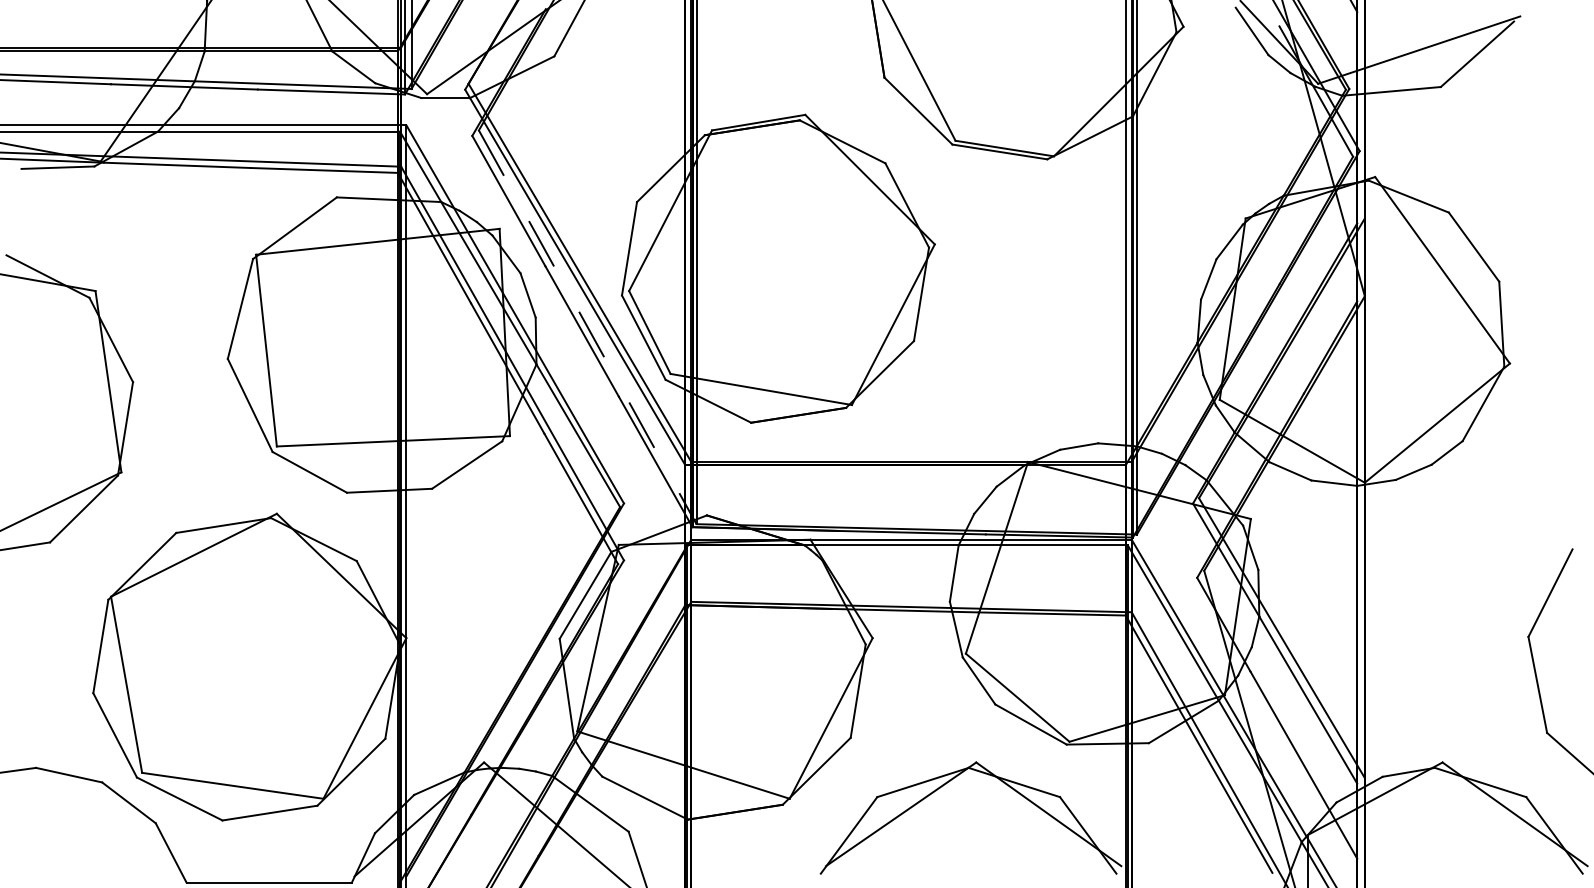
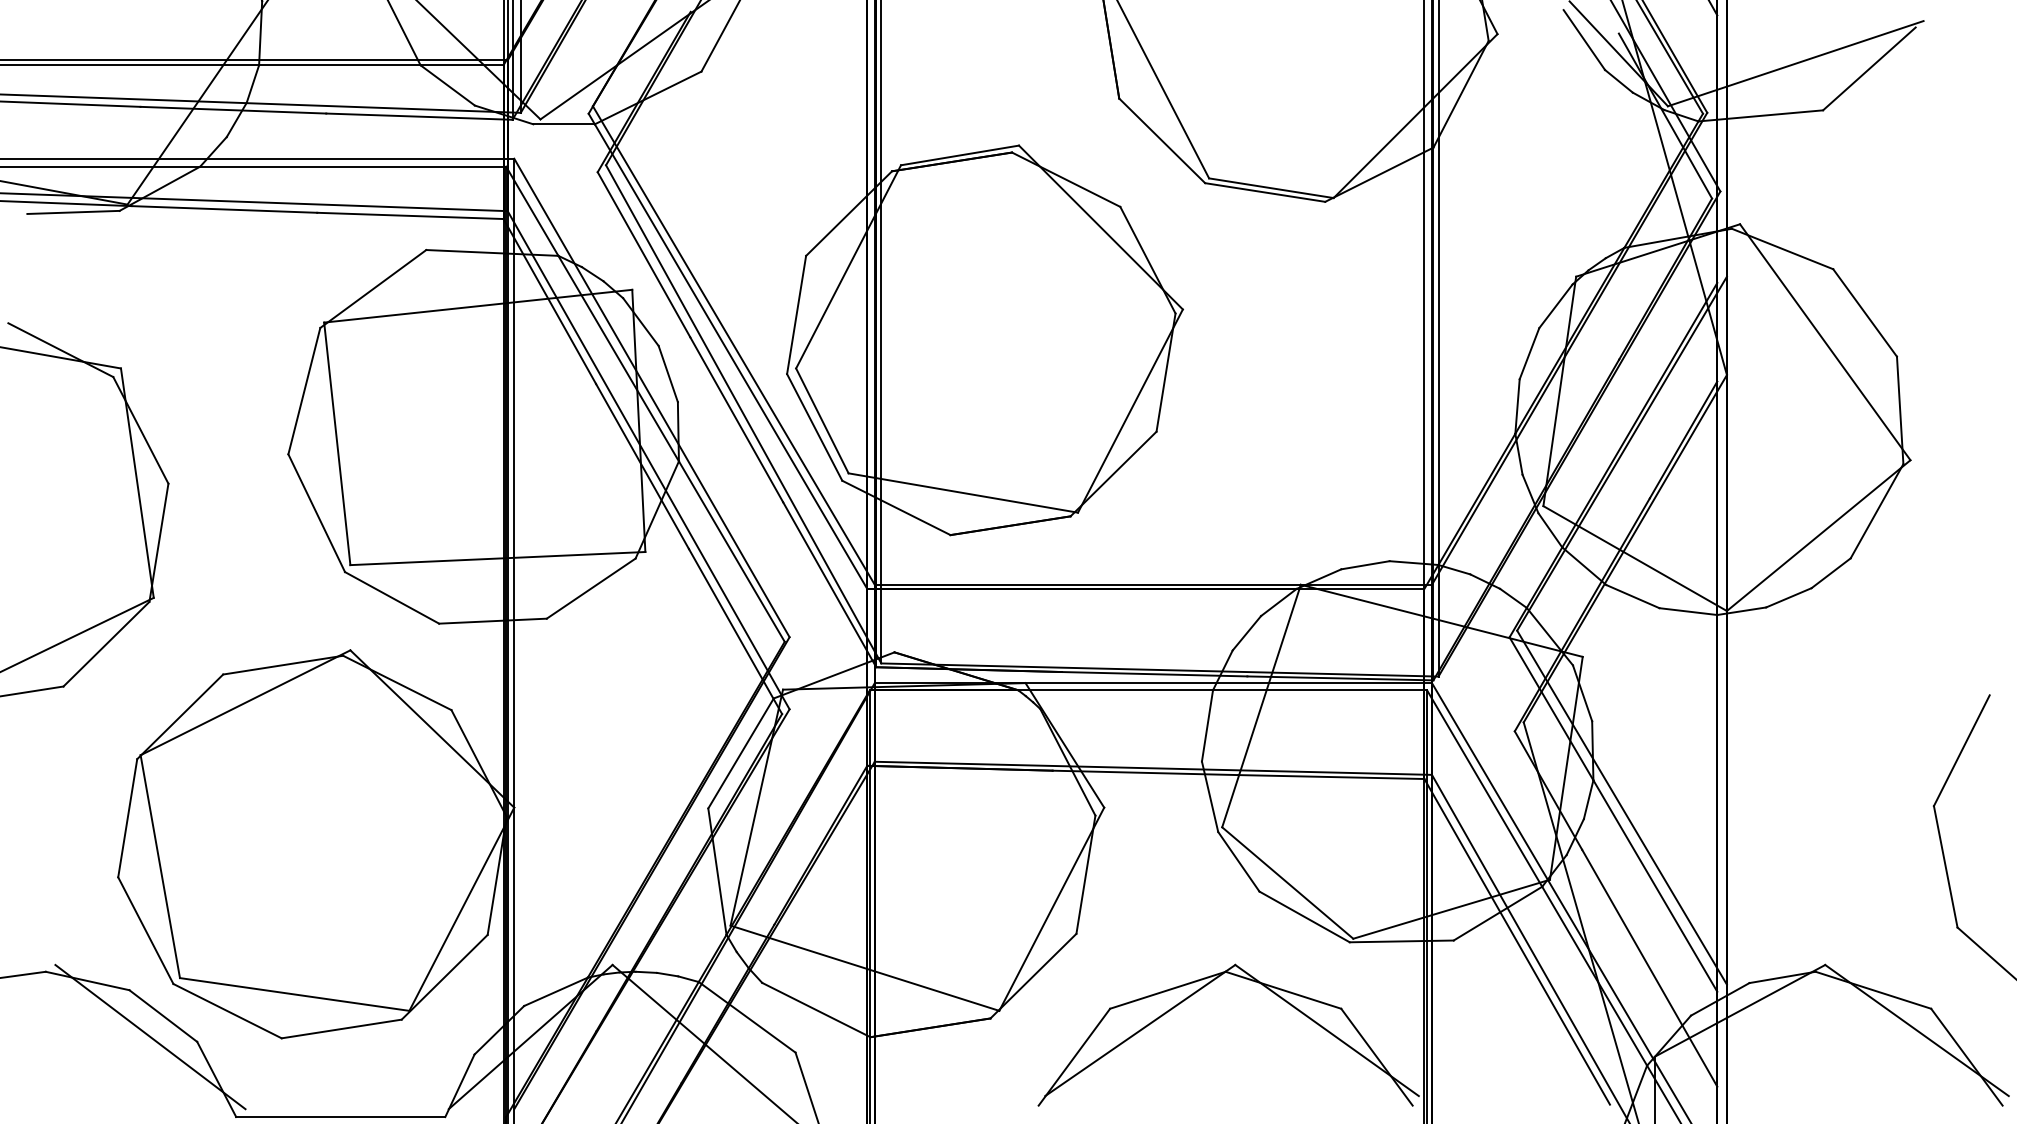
line: (587, 327) -> (743, 414), dashed -> solid
line: (118, 819) -> (150, 1037), added

